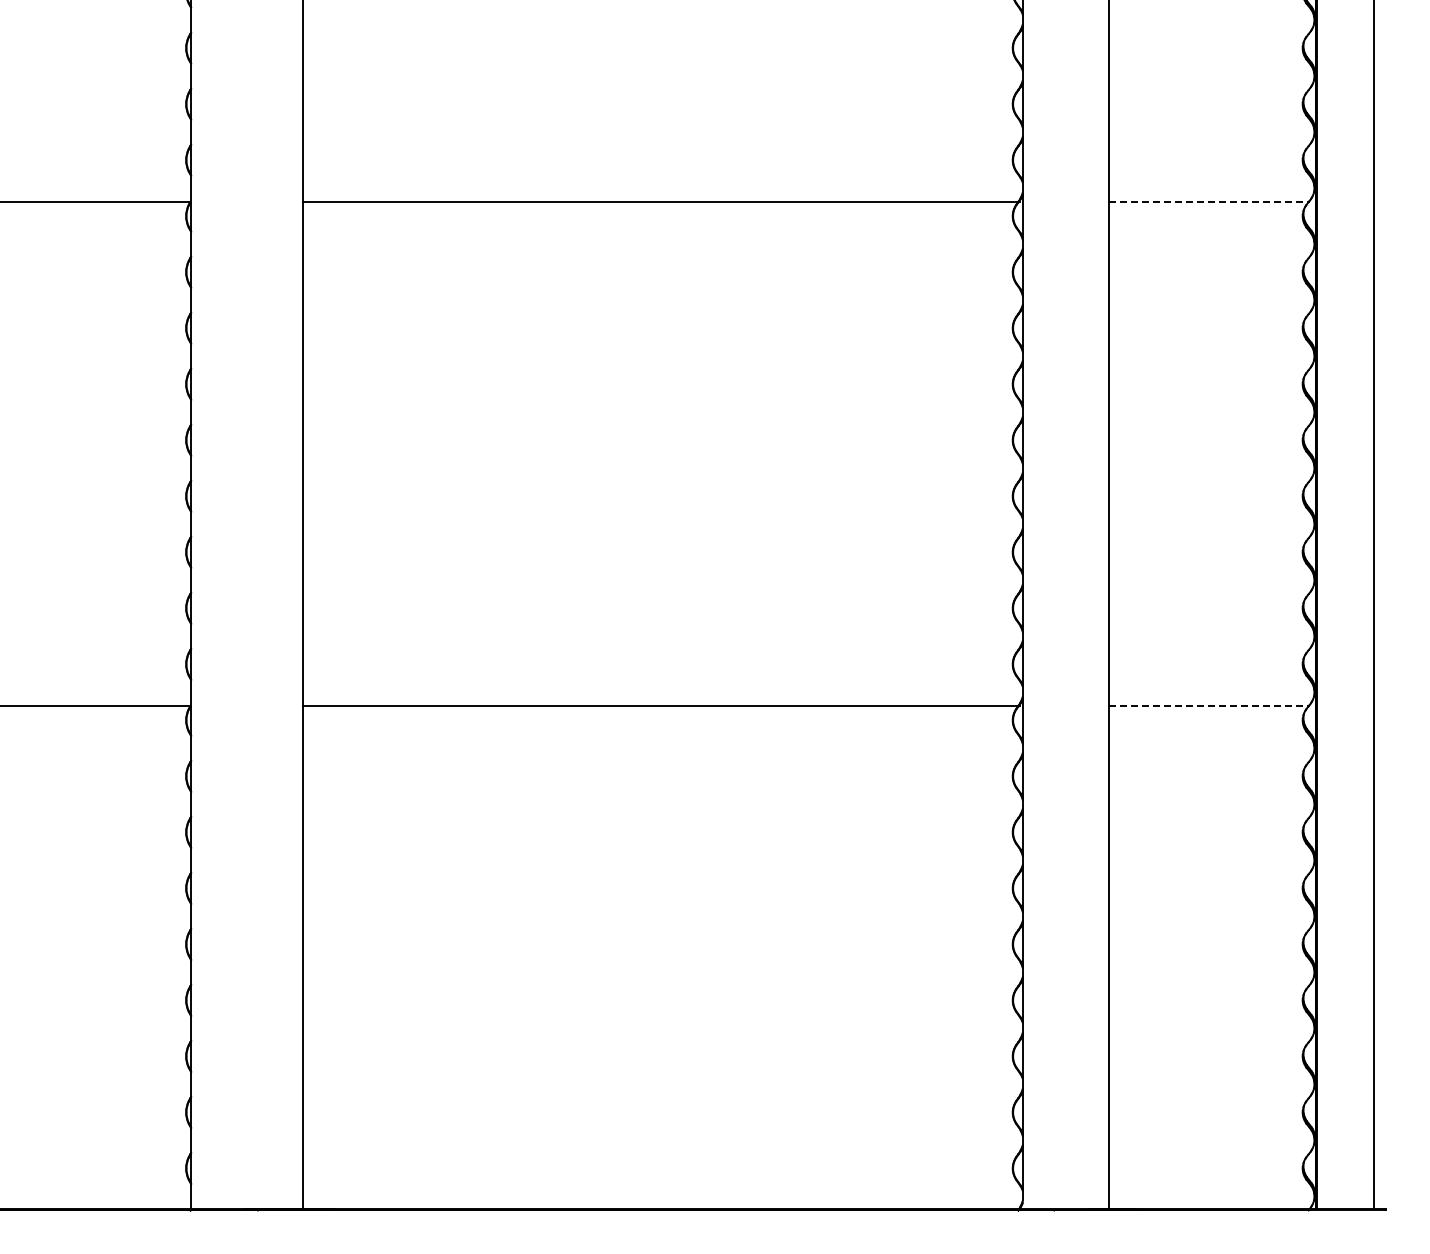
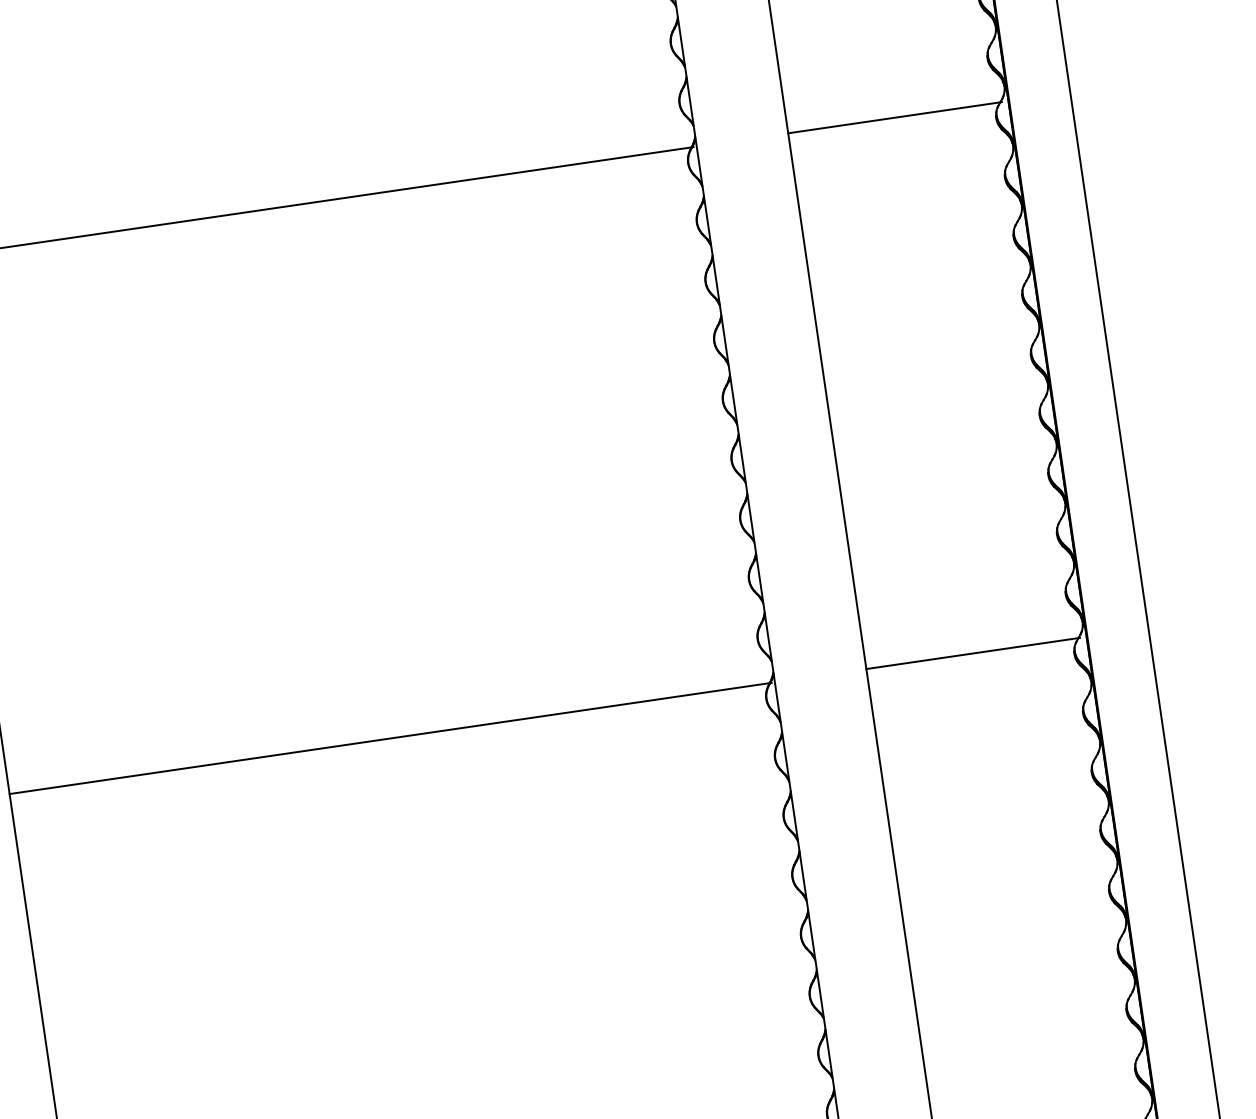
line: (1209, 202) -> (895, 118), dashed -> solid
line: (1209, 706) -> (973, 653), dashed -> solid

